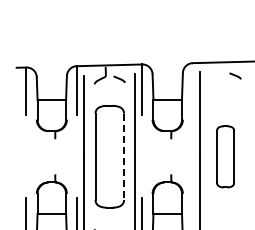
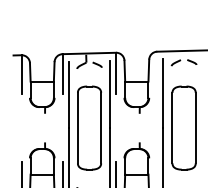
curve: (215, 76) -> (175, 62), added
part: (225, 156) -> (183, 127), size x1.67
line: (124, 157) -> (101, 128), dashed -> solid

